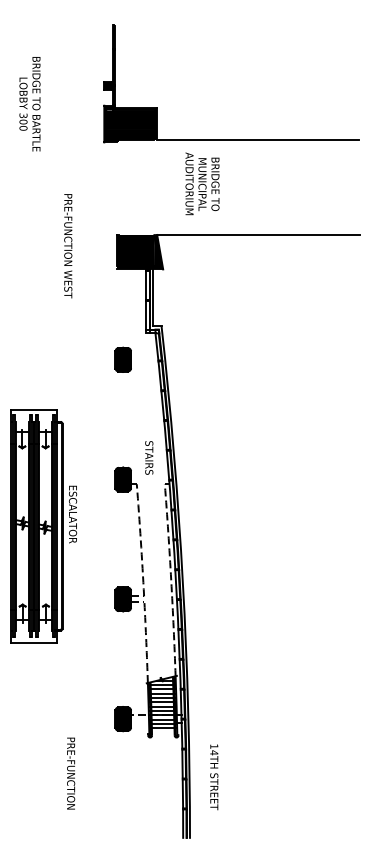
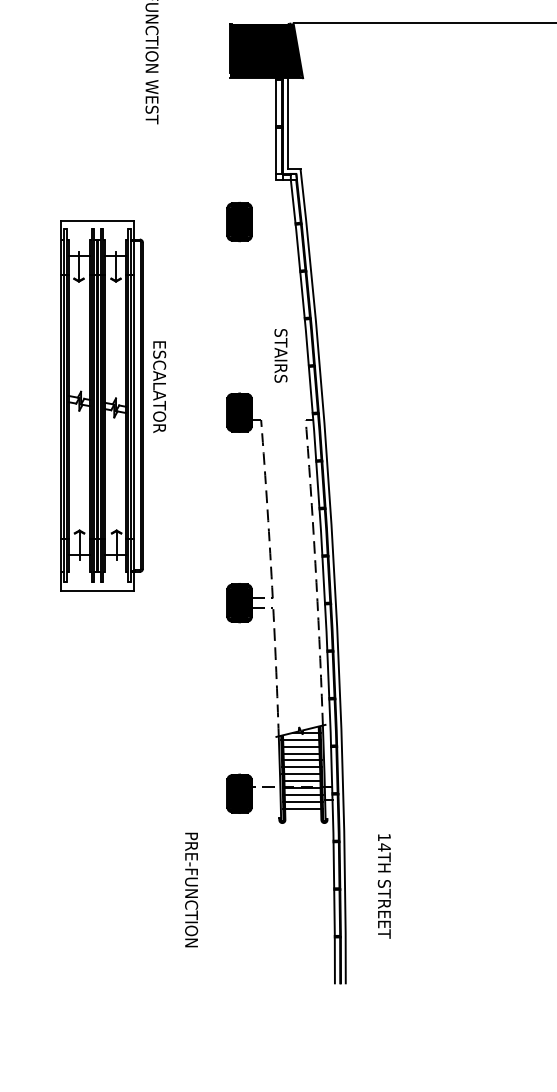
text: (149, 457) -> (281, 355), moved
part: (43, 526) -> (112, 406), moved
text: (71, 773) -> (192, 889), moved

